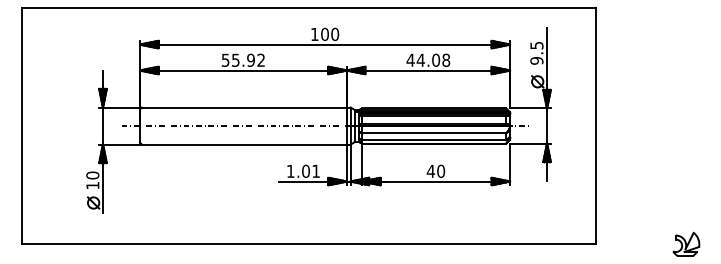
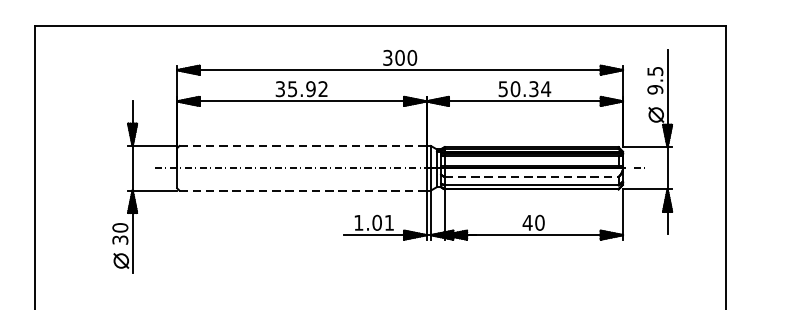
text: (314, 34) -> (387, 58), 100 -> 300
text: (225, 59) -> (280, 88), 55.92 -> 35.92
text: (428, 59) -> (524, 88), 44.08 -> 50.34
line: (244, 107) -> (303, 145), solid -> dashed
line: (434, 133) -> (531, 177), solid -> dashed
line: (244, 144) -> (303, 190), solid -> dashed
text: (92, 185) -> (119, 239), 10 -> 30

